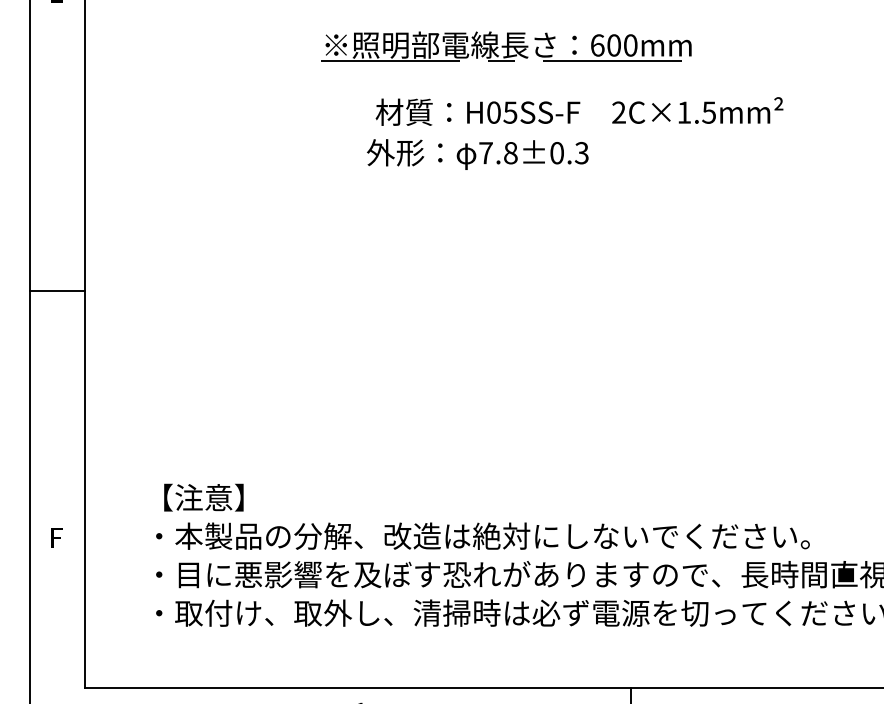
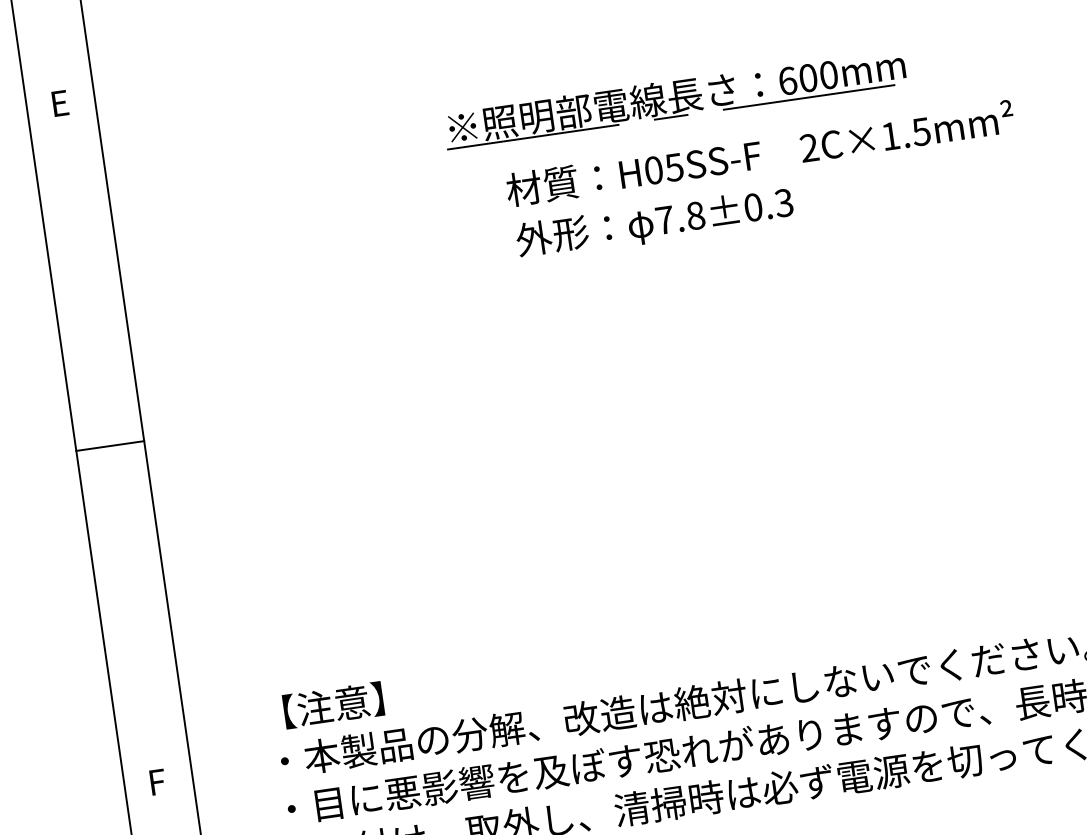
part: (506, 46) -> (674, 98), moved
text: (579, 111) -> (760, 153), moved
text: (477, 154) -> (654, 223), moved
line: (57, 291) -> (110, 446), moved

